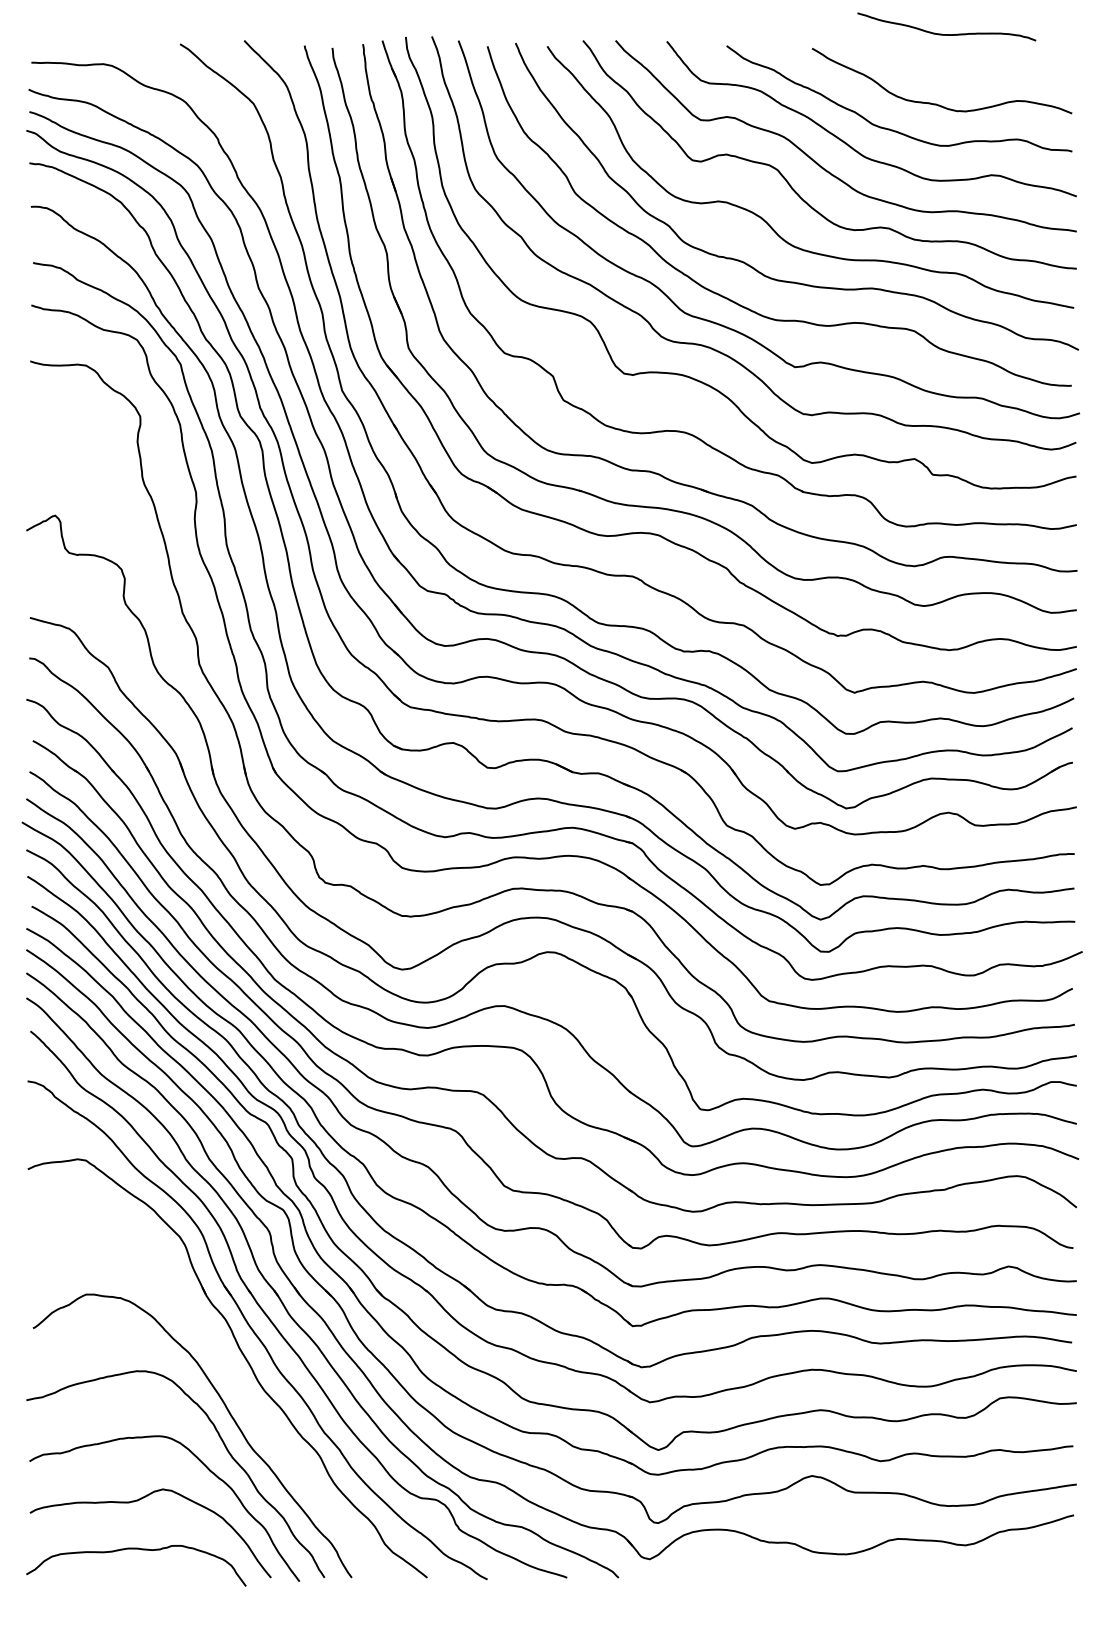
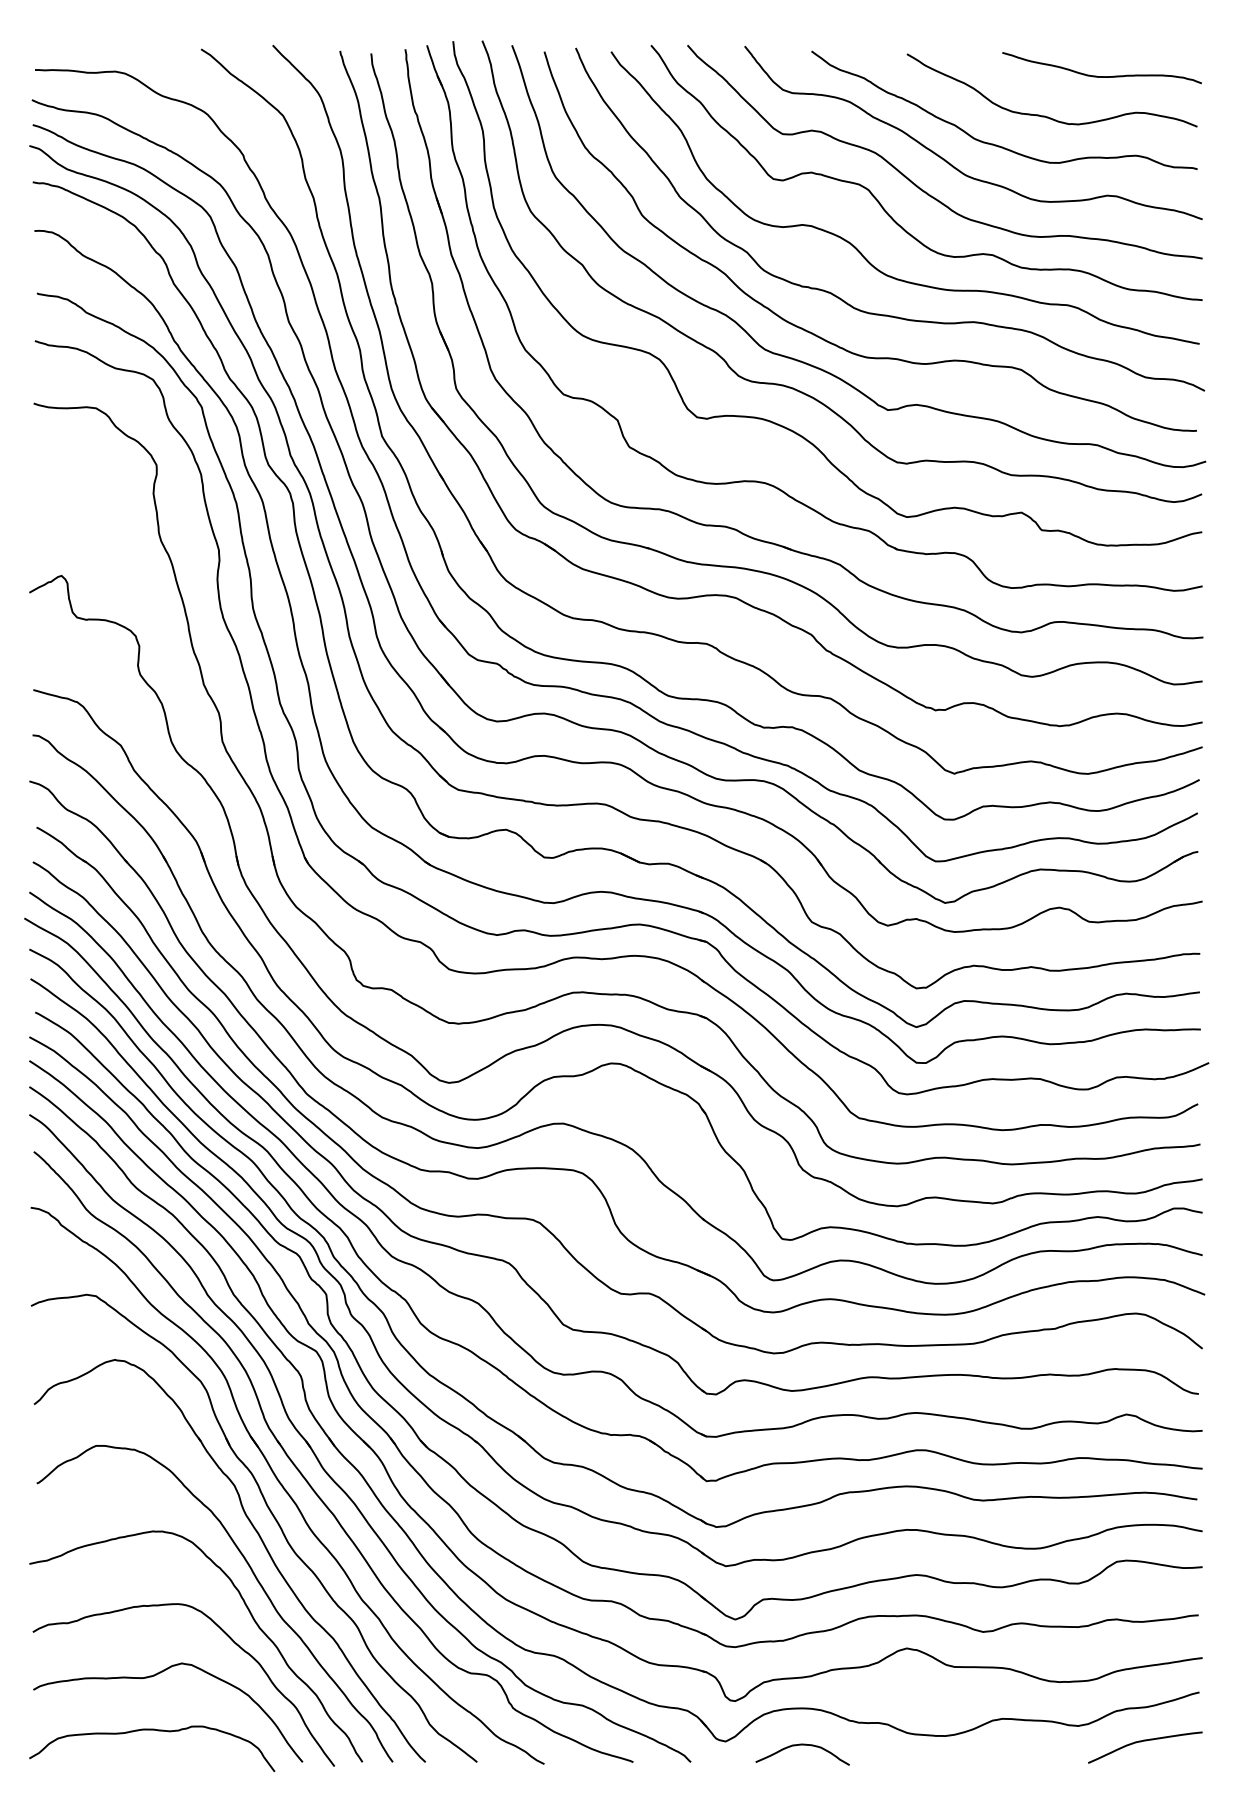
curve: (946, 34) -> (1101, 76), moved
part: (235, 1383) -> (262, 1545), added
curve: (1025, 1559) -> (1145, 1741), added
curve: (715, 1563) -> (799, 1746), added

